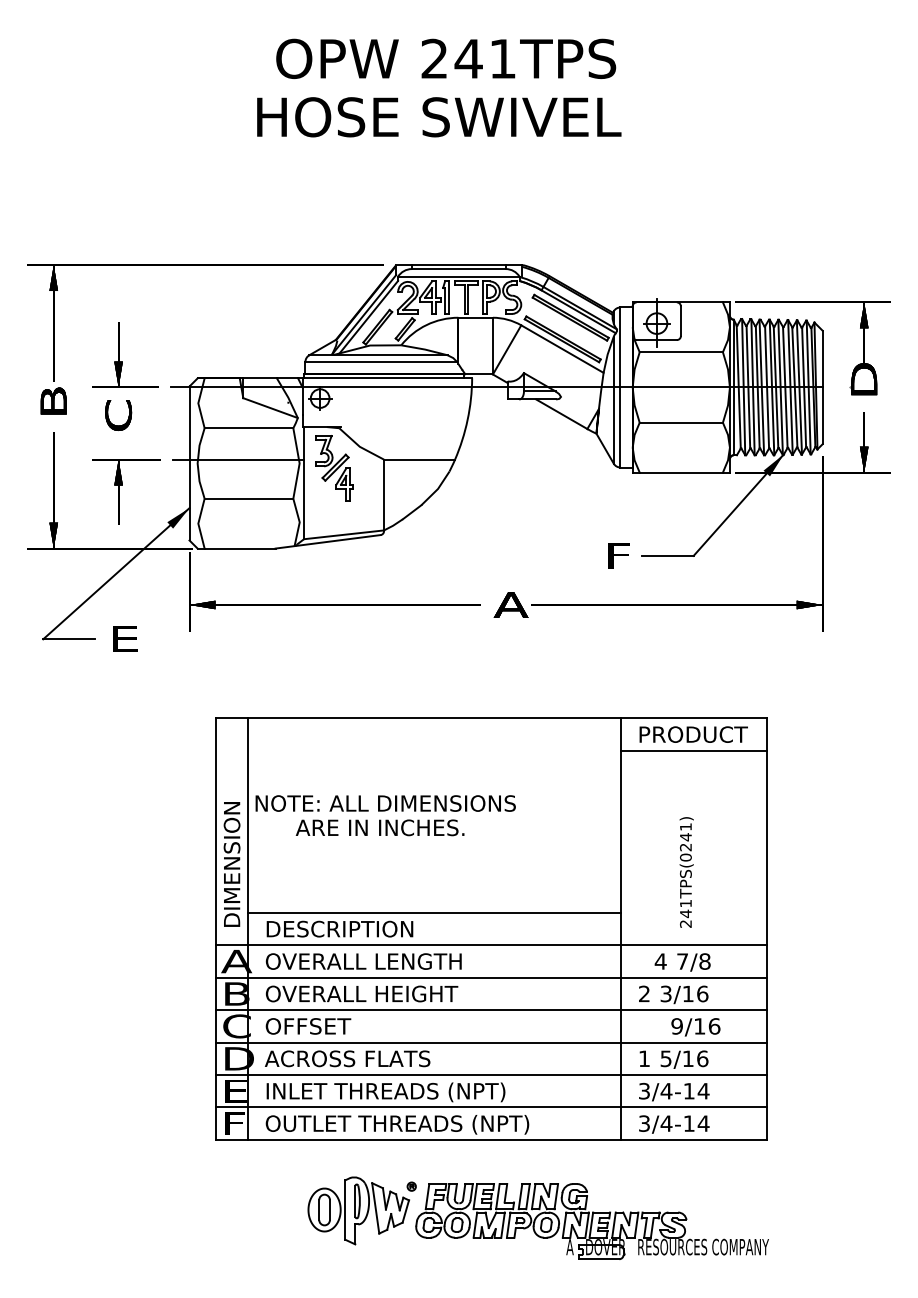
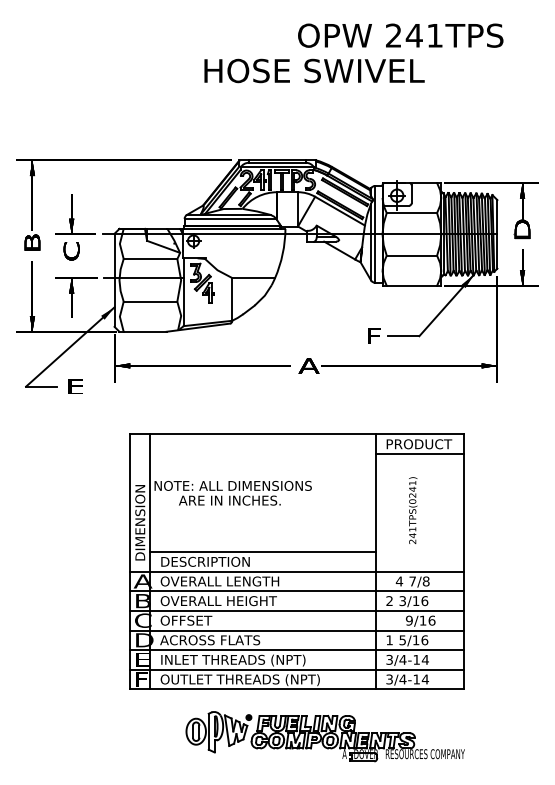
text: (445, 58) -> (400, 35), moved
text: (439, 116) -> (314, 70), moved
text: (687, 872) -> (413, 510), moved

